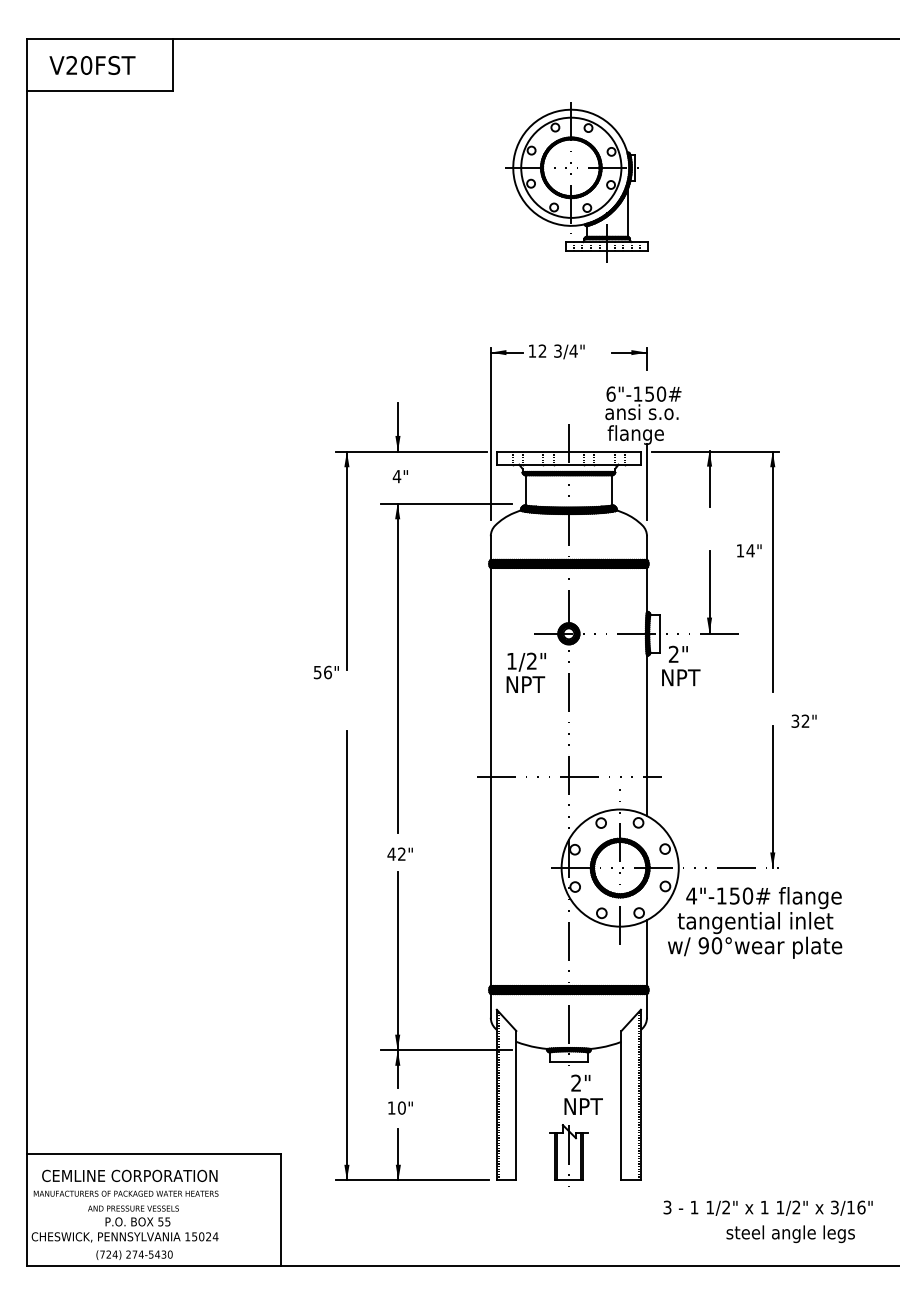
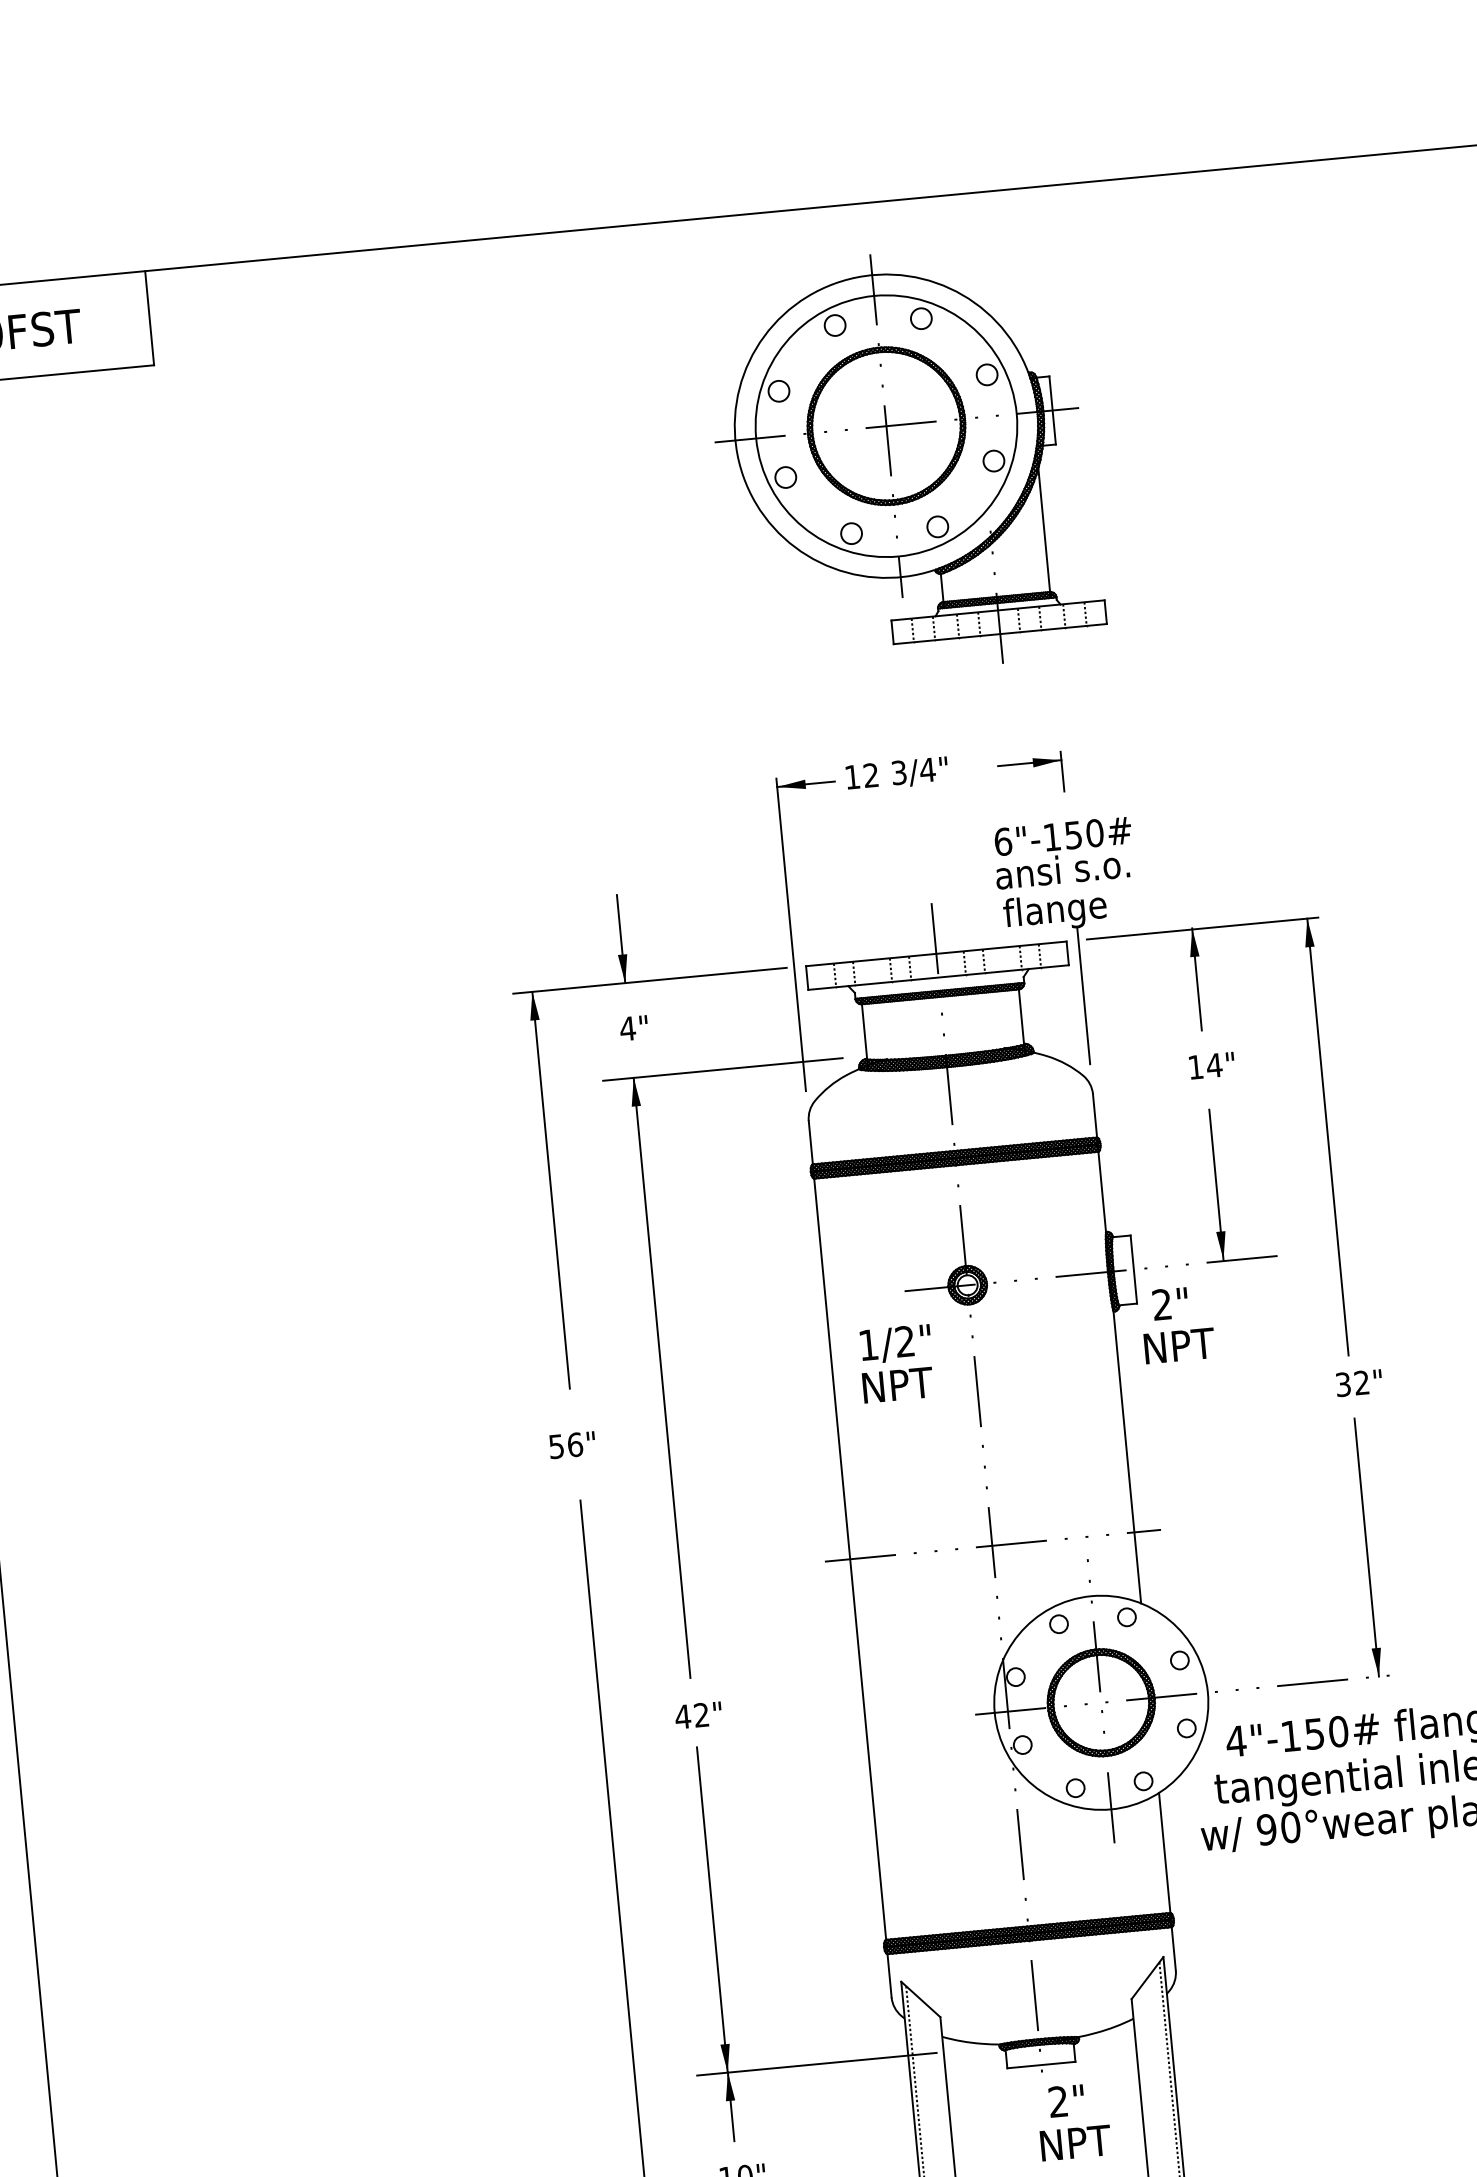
part: (576, 181) -> (903, 460), size x1.43
text: (749, 550) -> (1212, 1065), moved
text: (325, 672) -> (570, 1445), moved
text: (803, 720) -> (1357, 1381), moved

